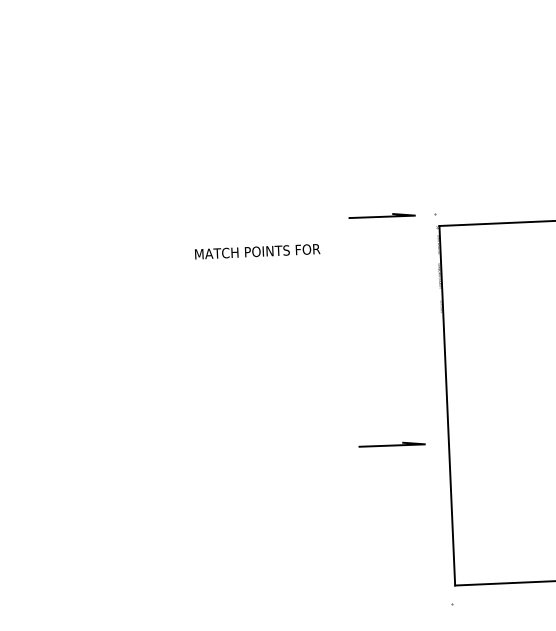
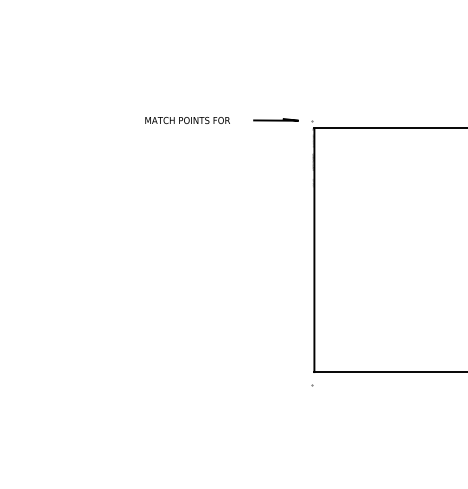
text: (257, 251) -> (187, 120), moved
line: (391, 444) -> (275, 274), removed

